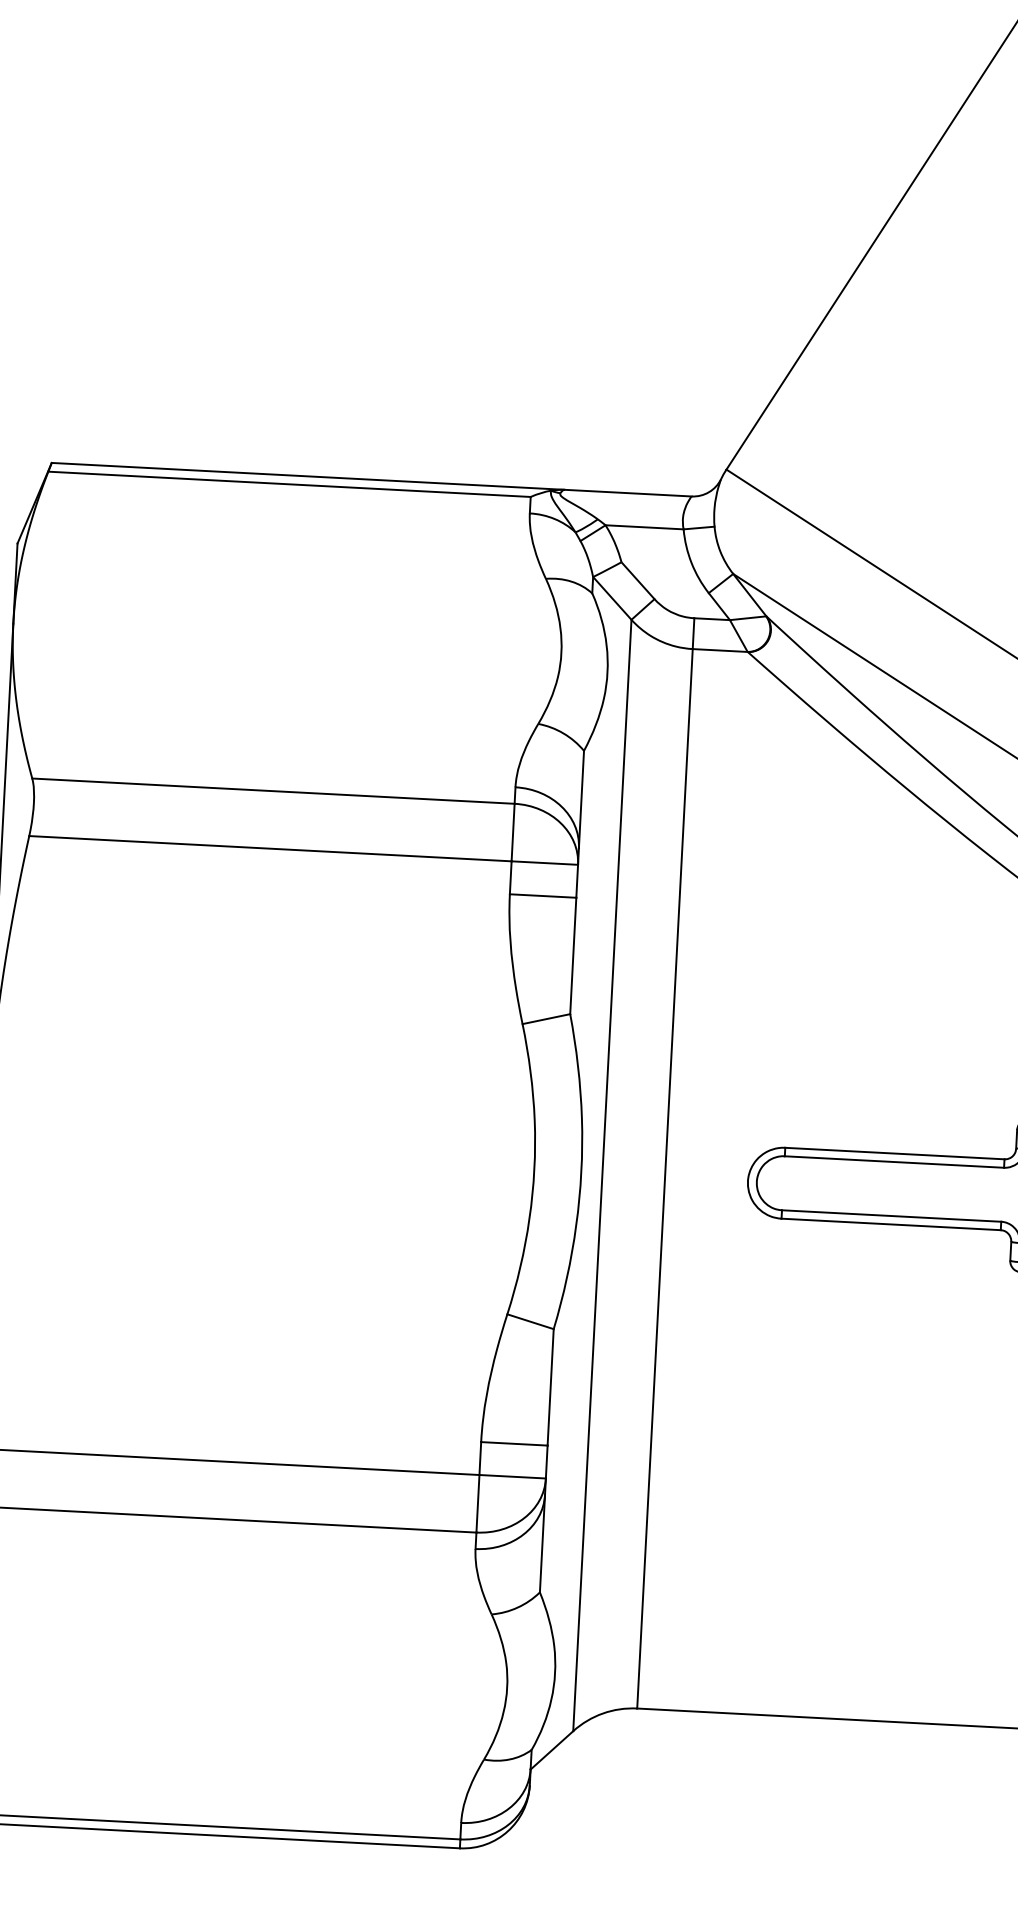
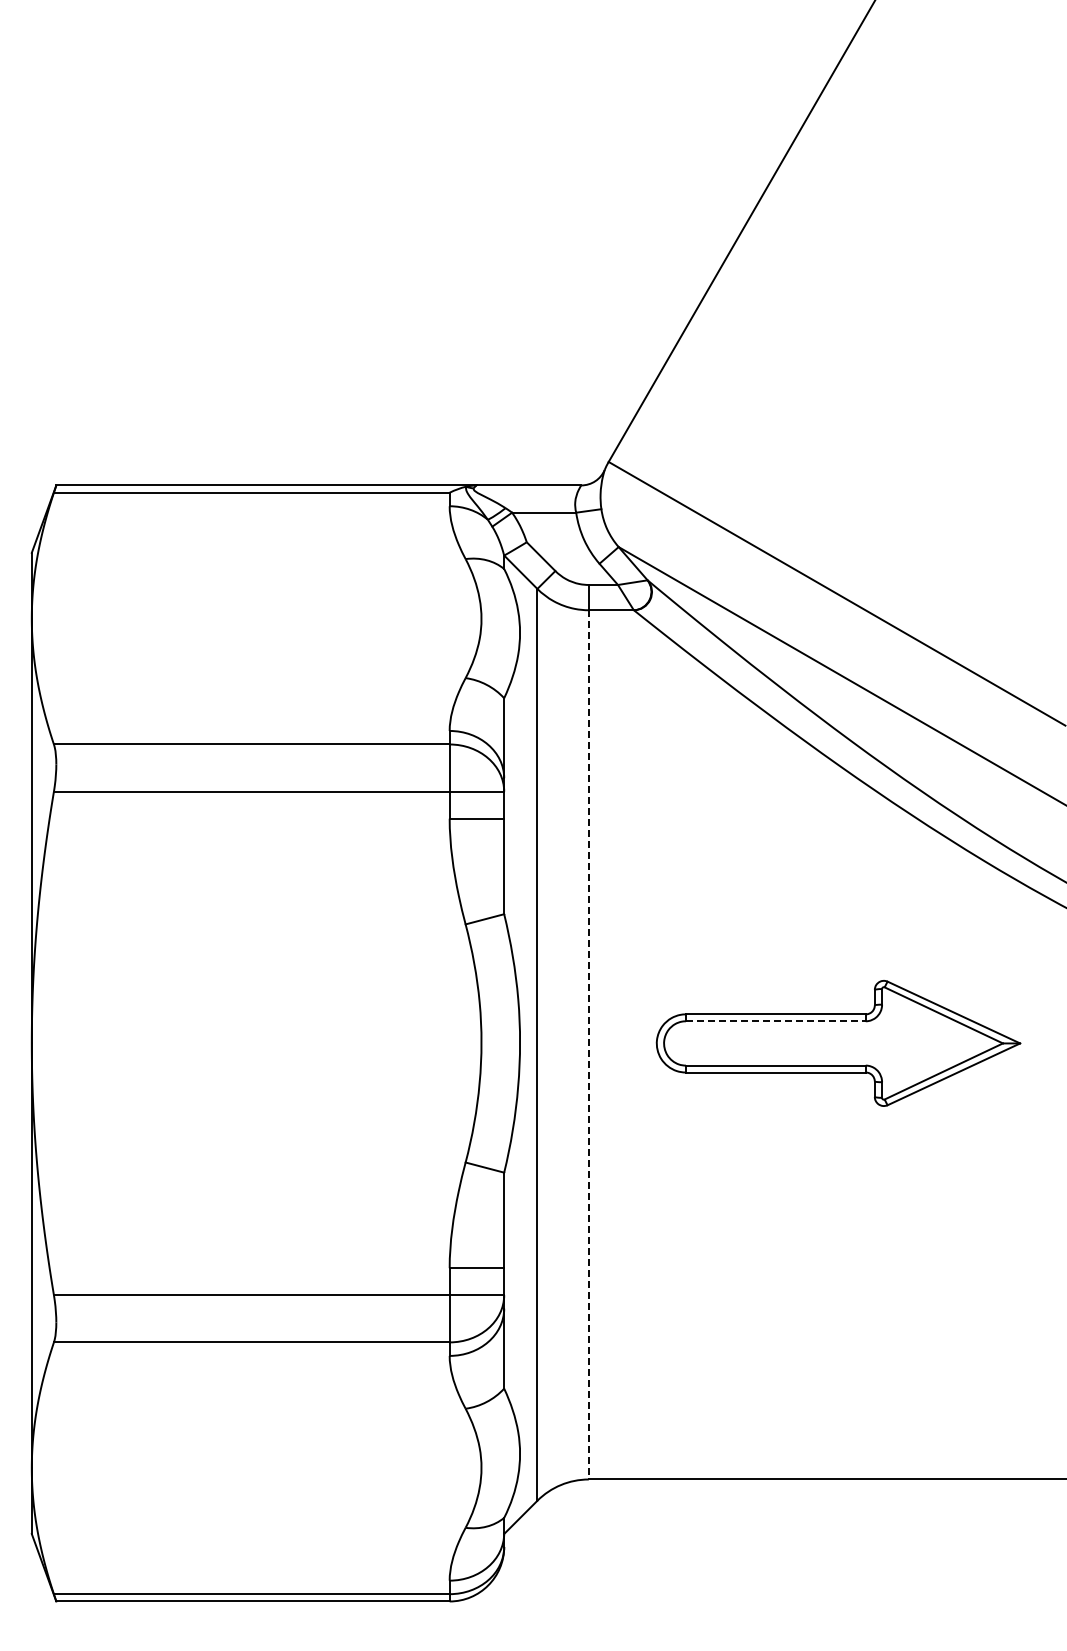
line: (894, 1162) -> (775, 1021), solid -> dashed
line: (664, 1178) -> (588, 1044), solid -> dashed

